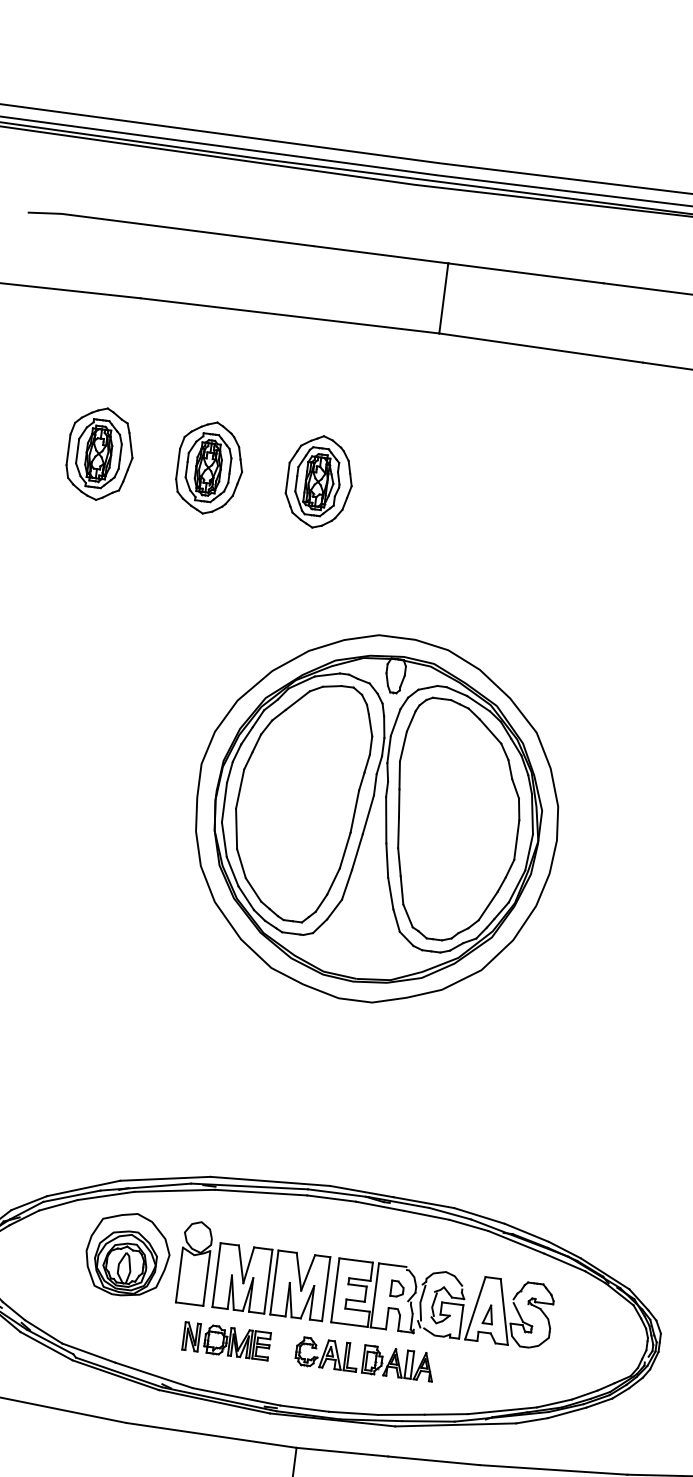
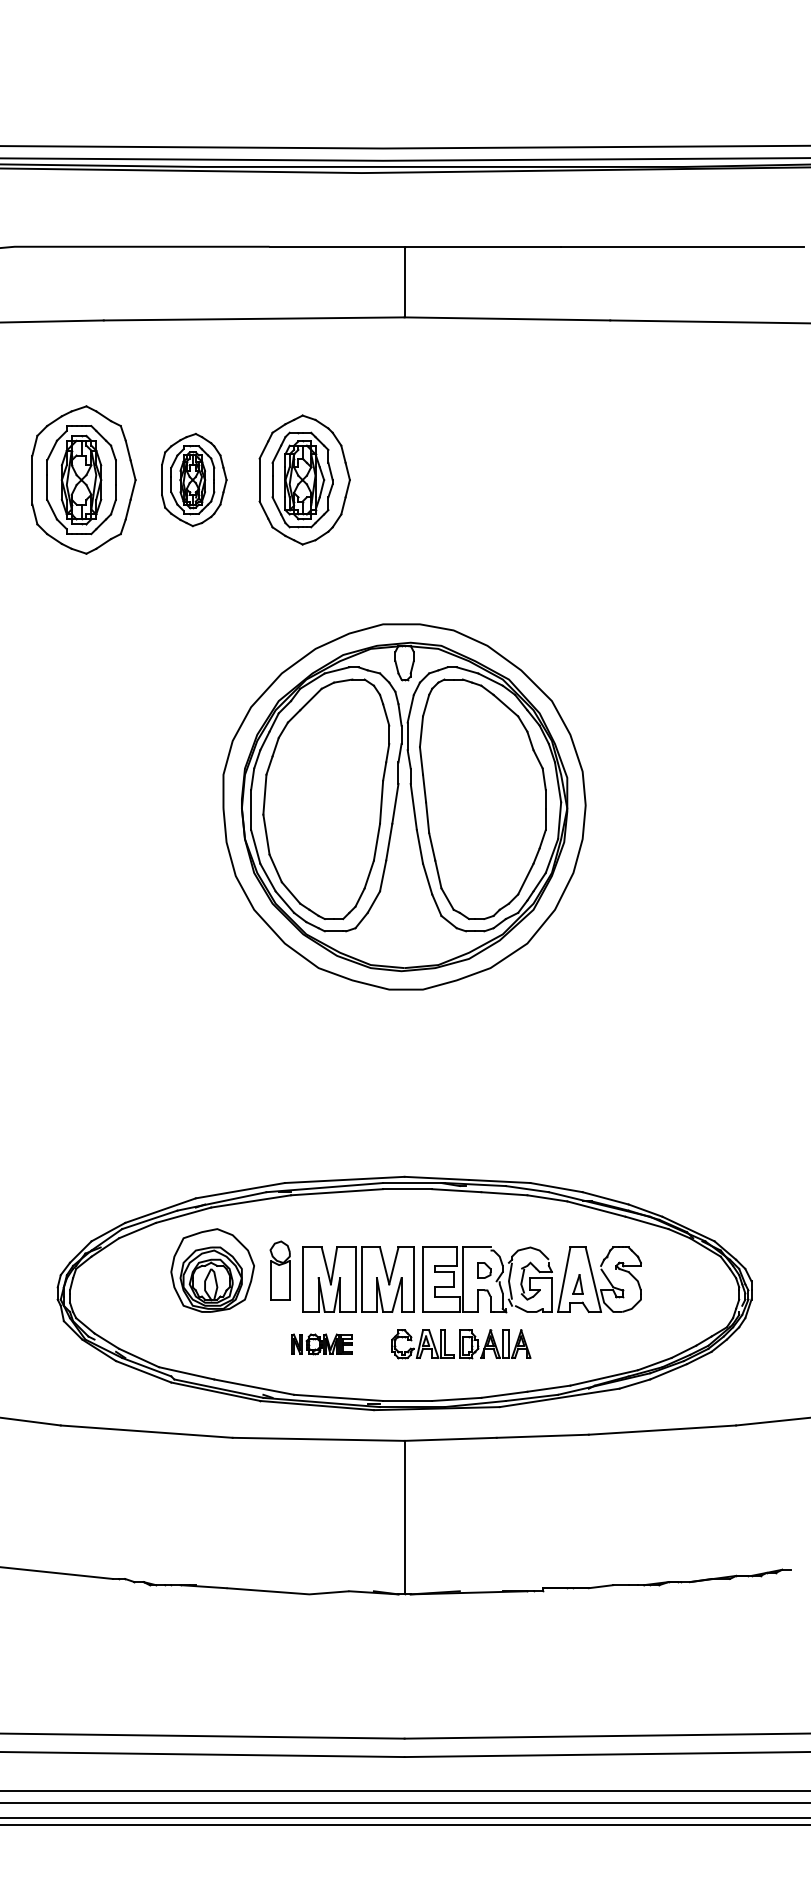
part: (100, 453) -> (83, 479), size x1.6
part: (319, 481) -> (304, 479), size x1.4
part: (194, 1262) -> (279, 1270), size x0.7
part: (226, 1341) -> (321, 1344), size x0.7

